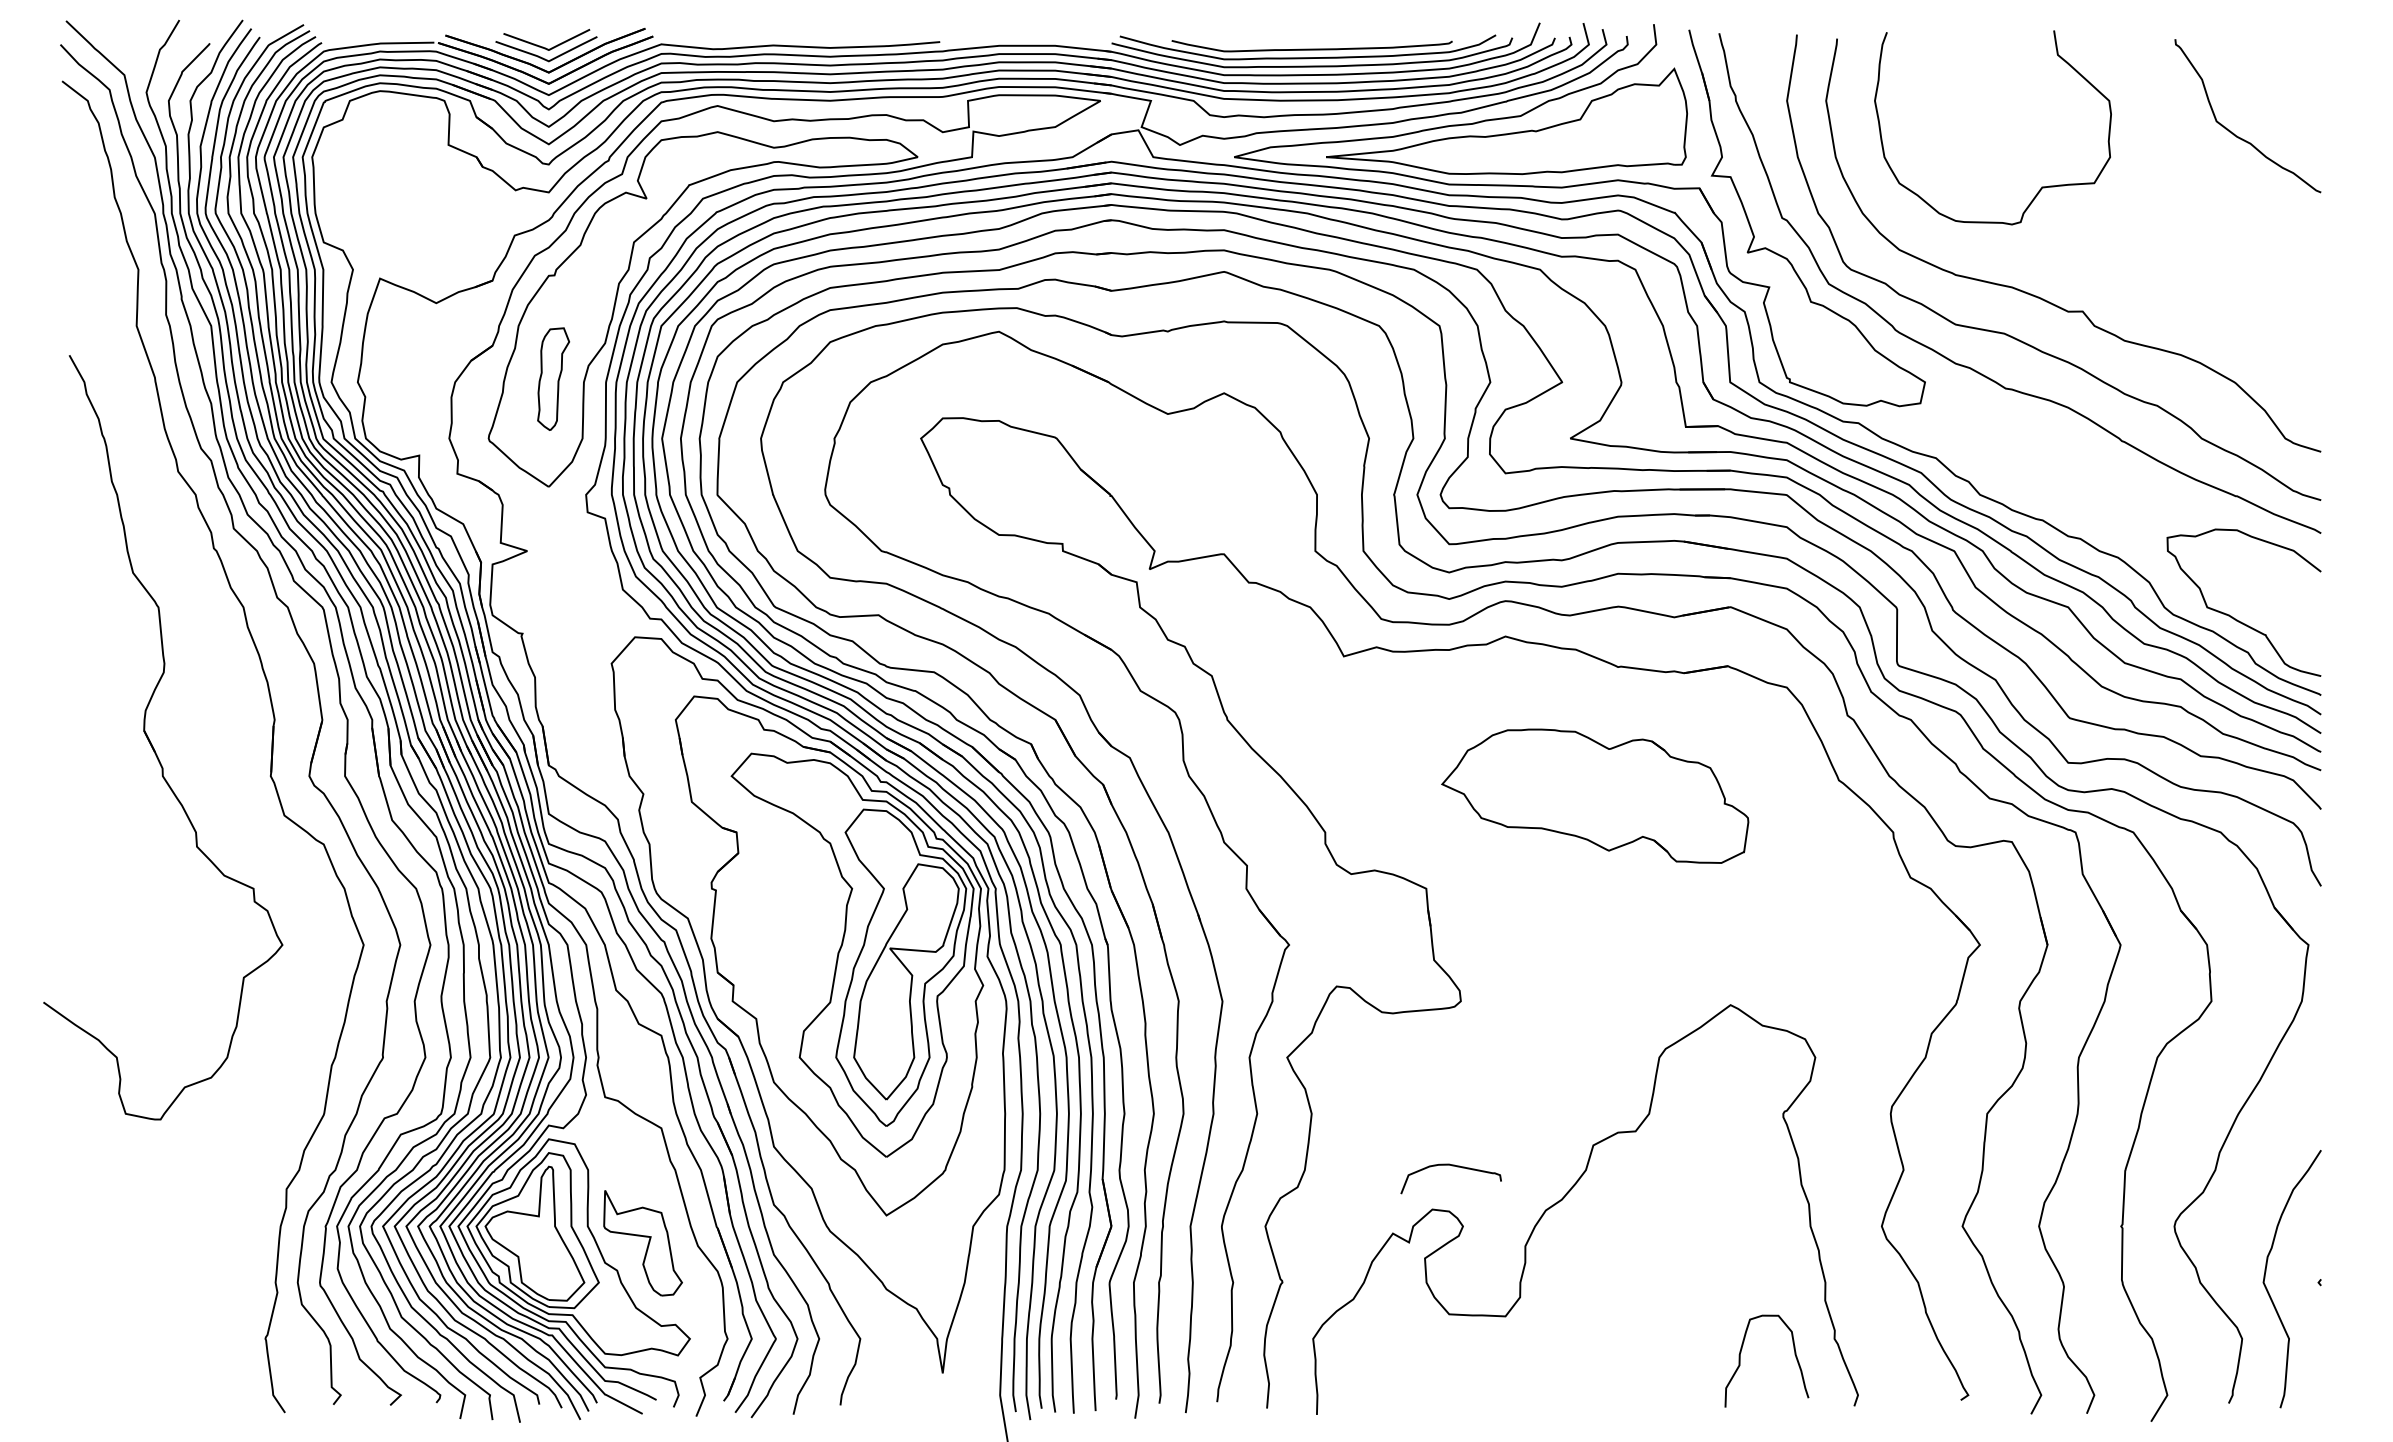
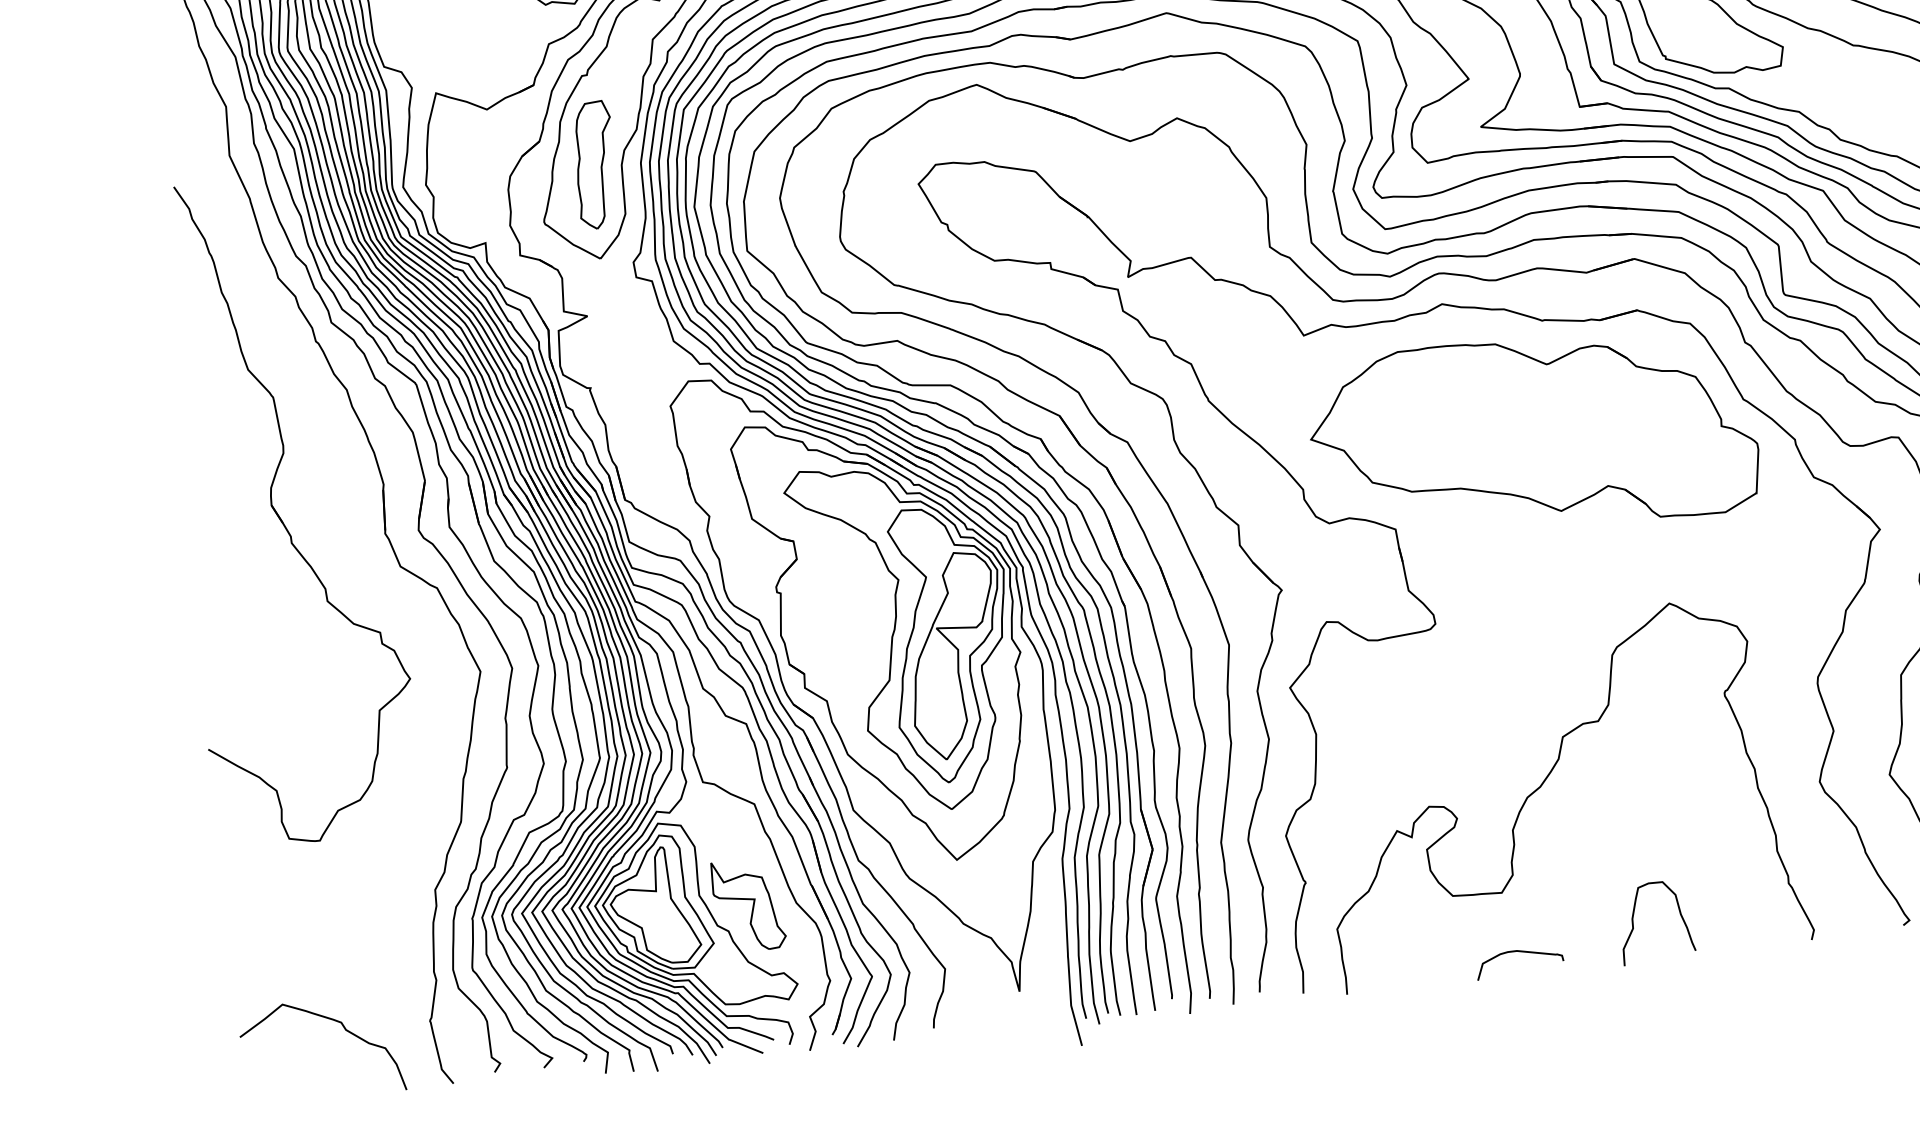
part: (553, 378) -> (595, 164), size x1.43
part: (1595, 796) -> (1534, 434), size x1.67
curve: (1452, 1166) -> (1520, 952), moved
curve: (167, 1339) -> (345, 1030), added
curve: (1740, 1360) -> (1633, 924), moved

